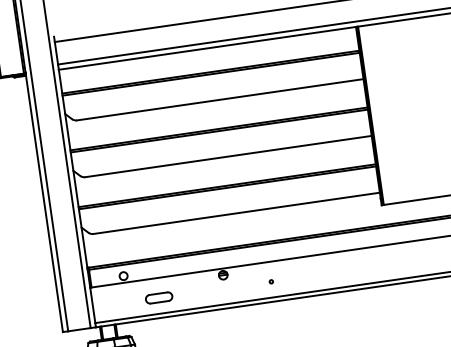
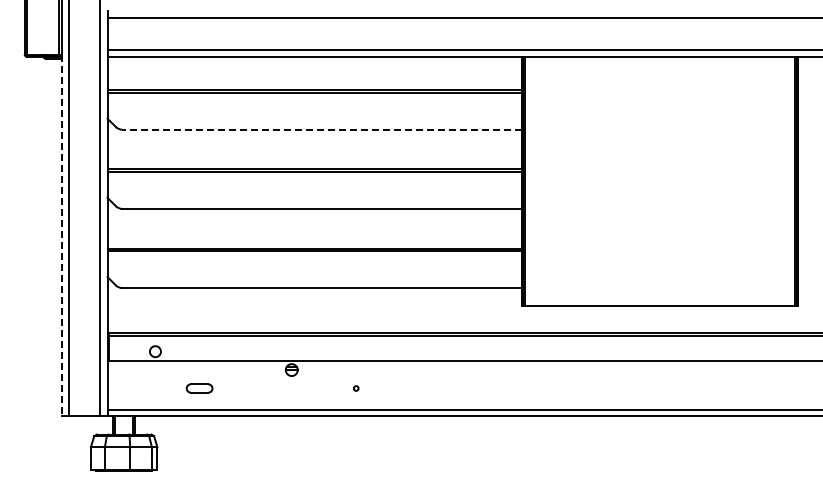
line: (220, 99) -> (322, 129), solid -> dashed
line: (44, 202) -> (61, 235), solid -> dashed
part: (159, 298) -> (199, 388), size x0.7

